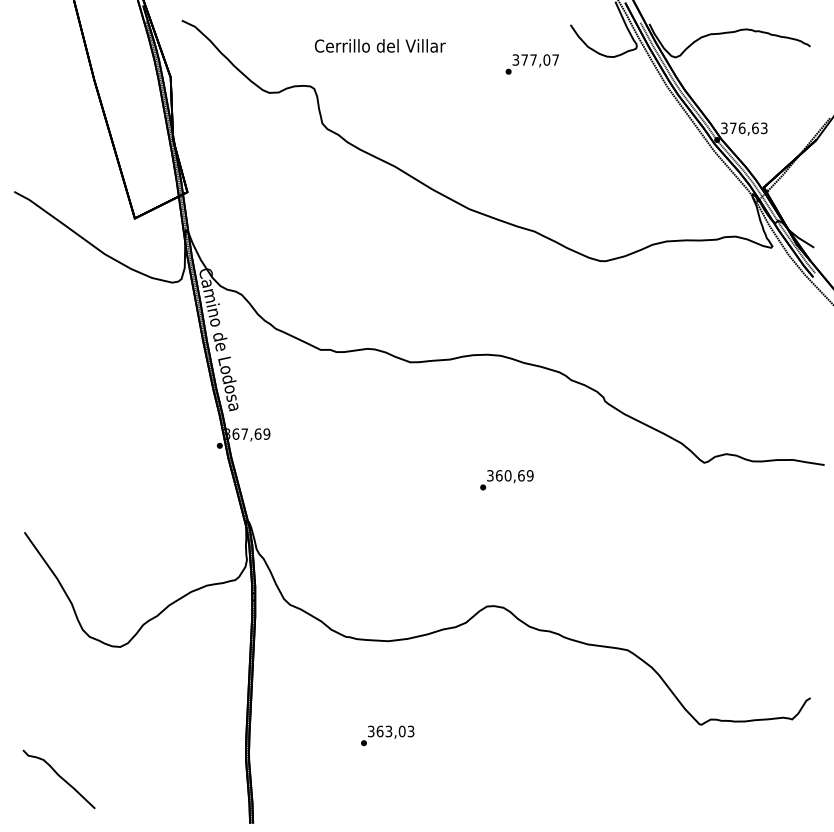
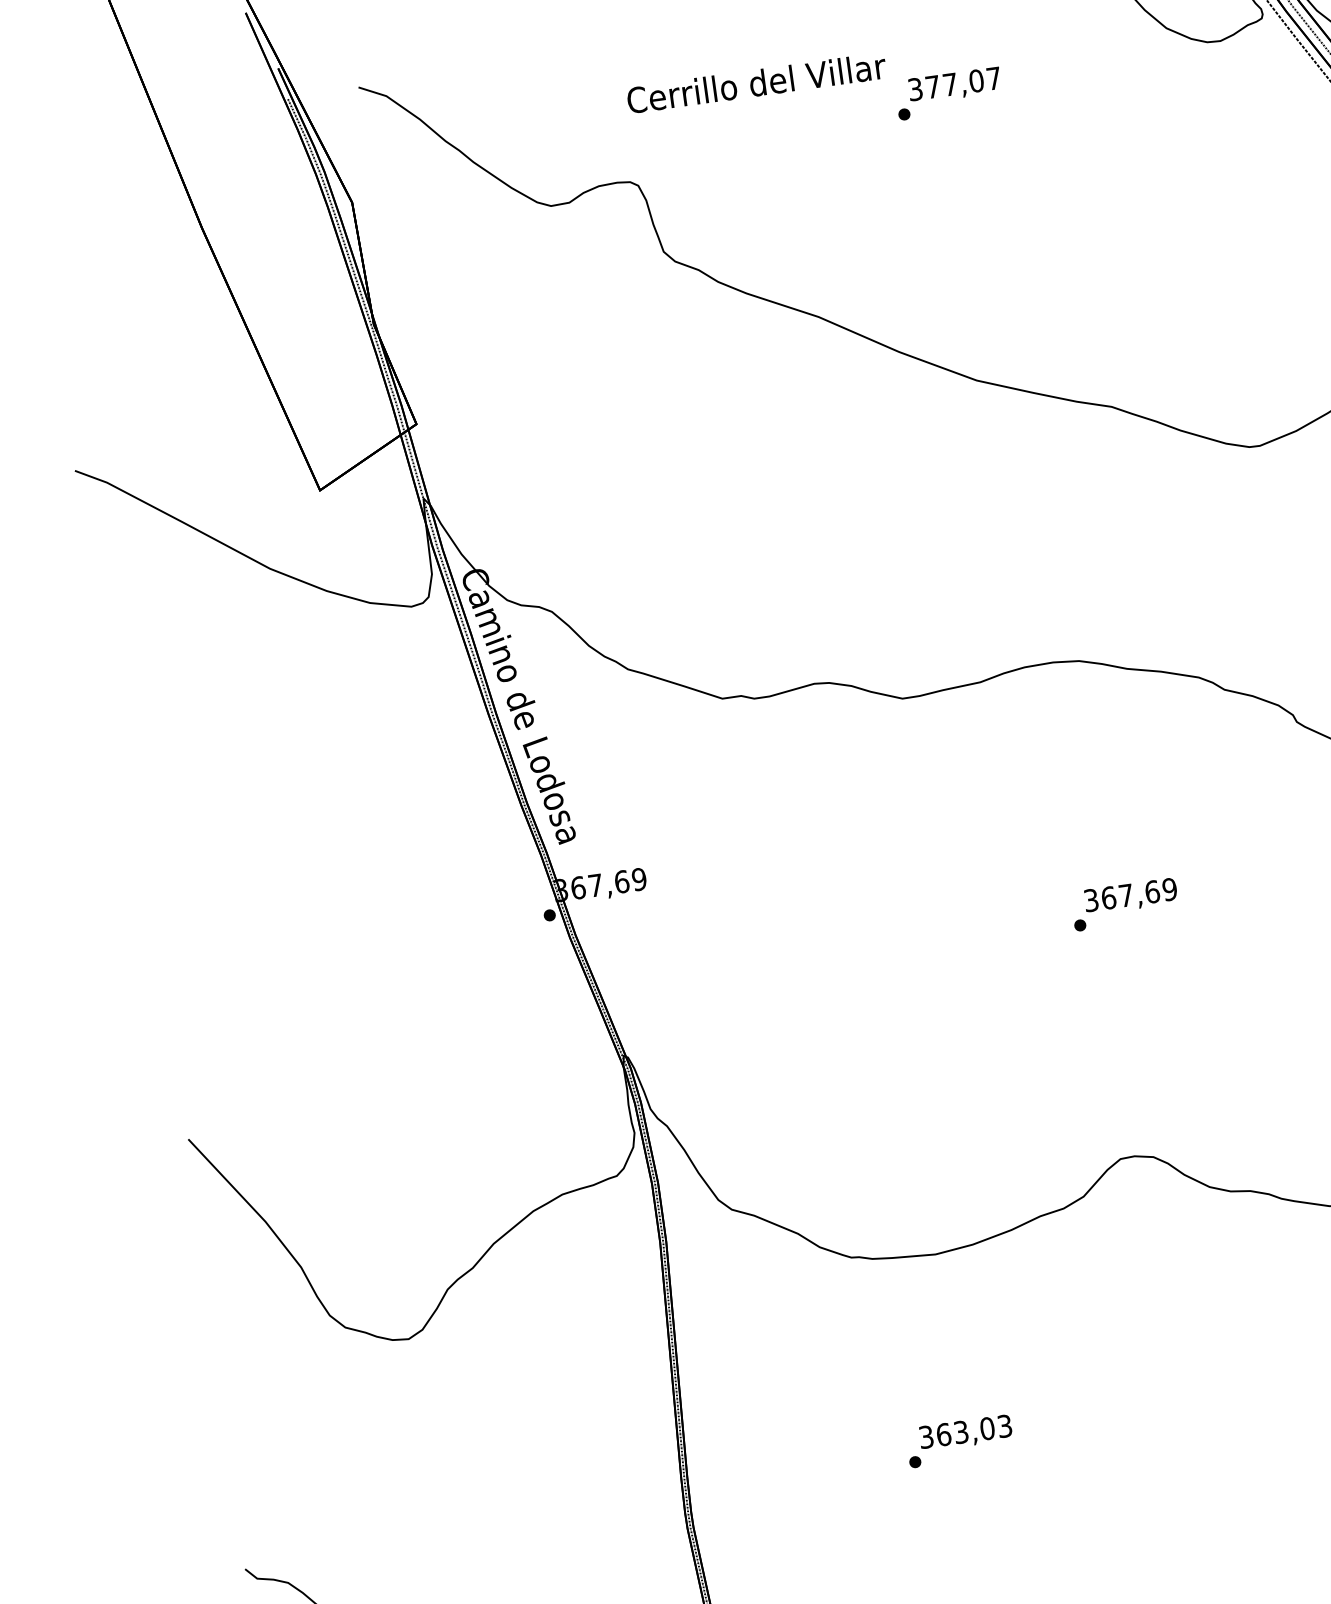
text: (531, 64) -> (947, 93), moved
text: (507, 475) -> (1124, 895), 360,69 -> 367,69

